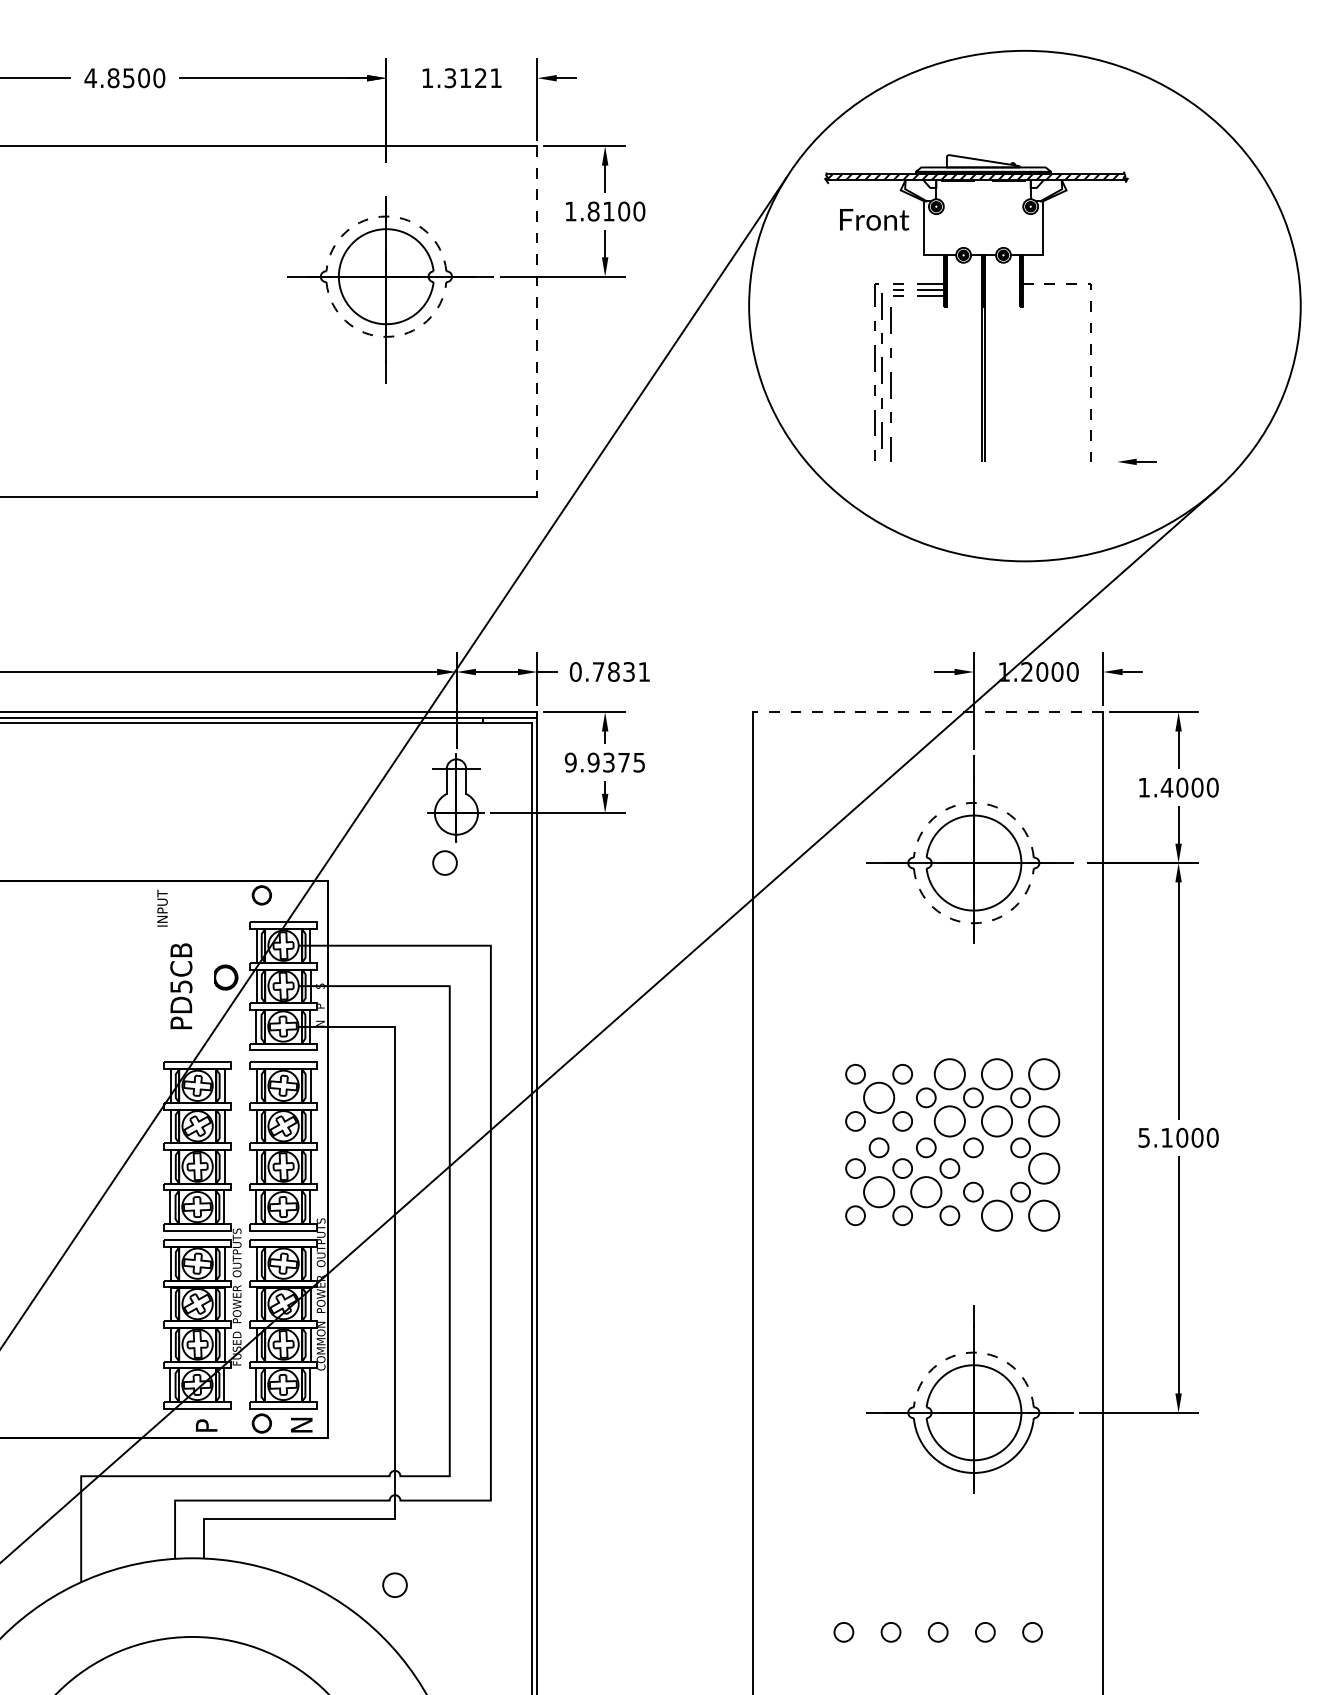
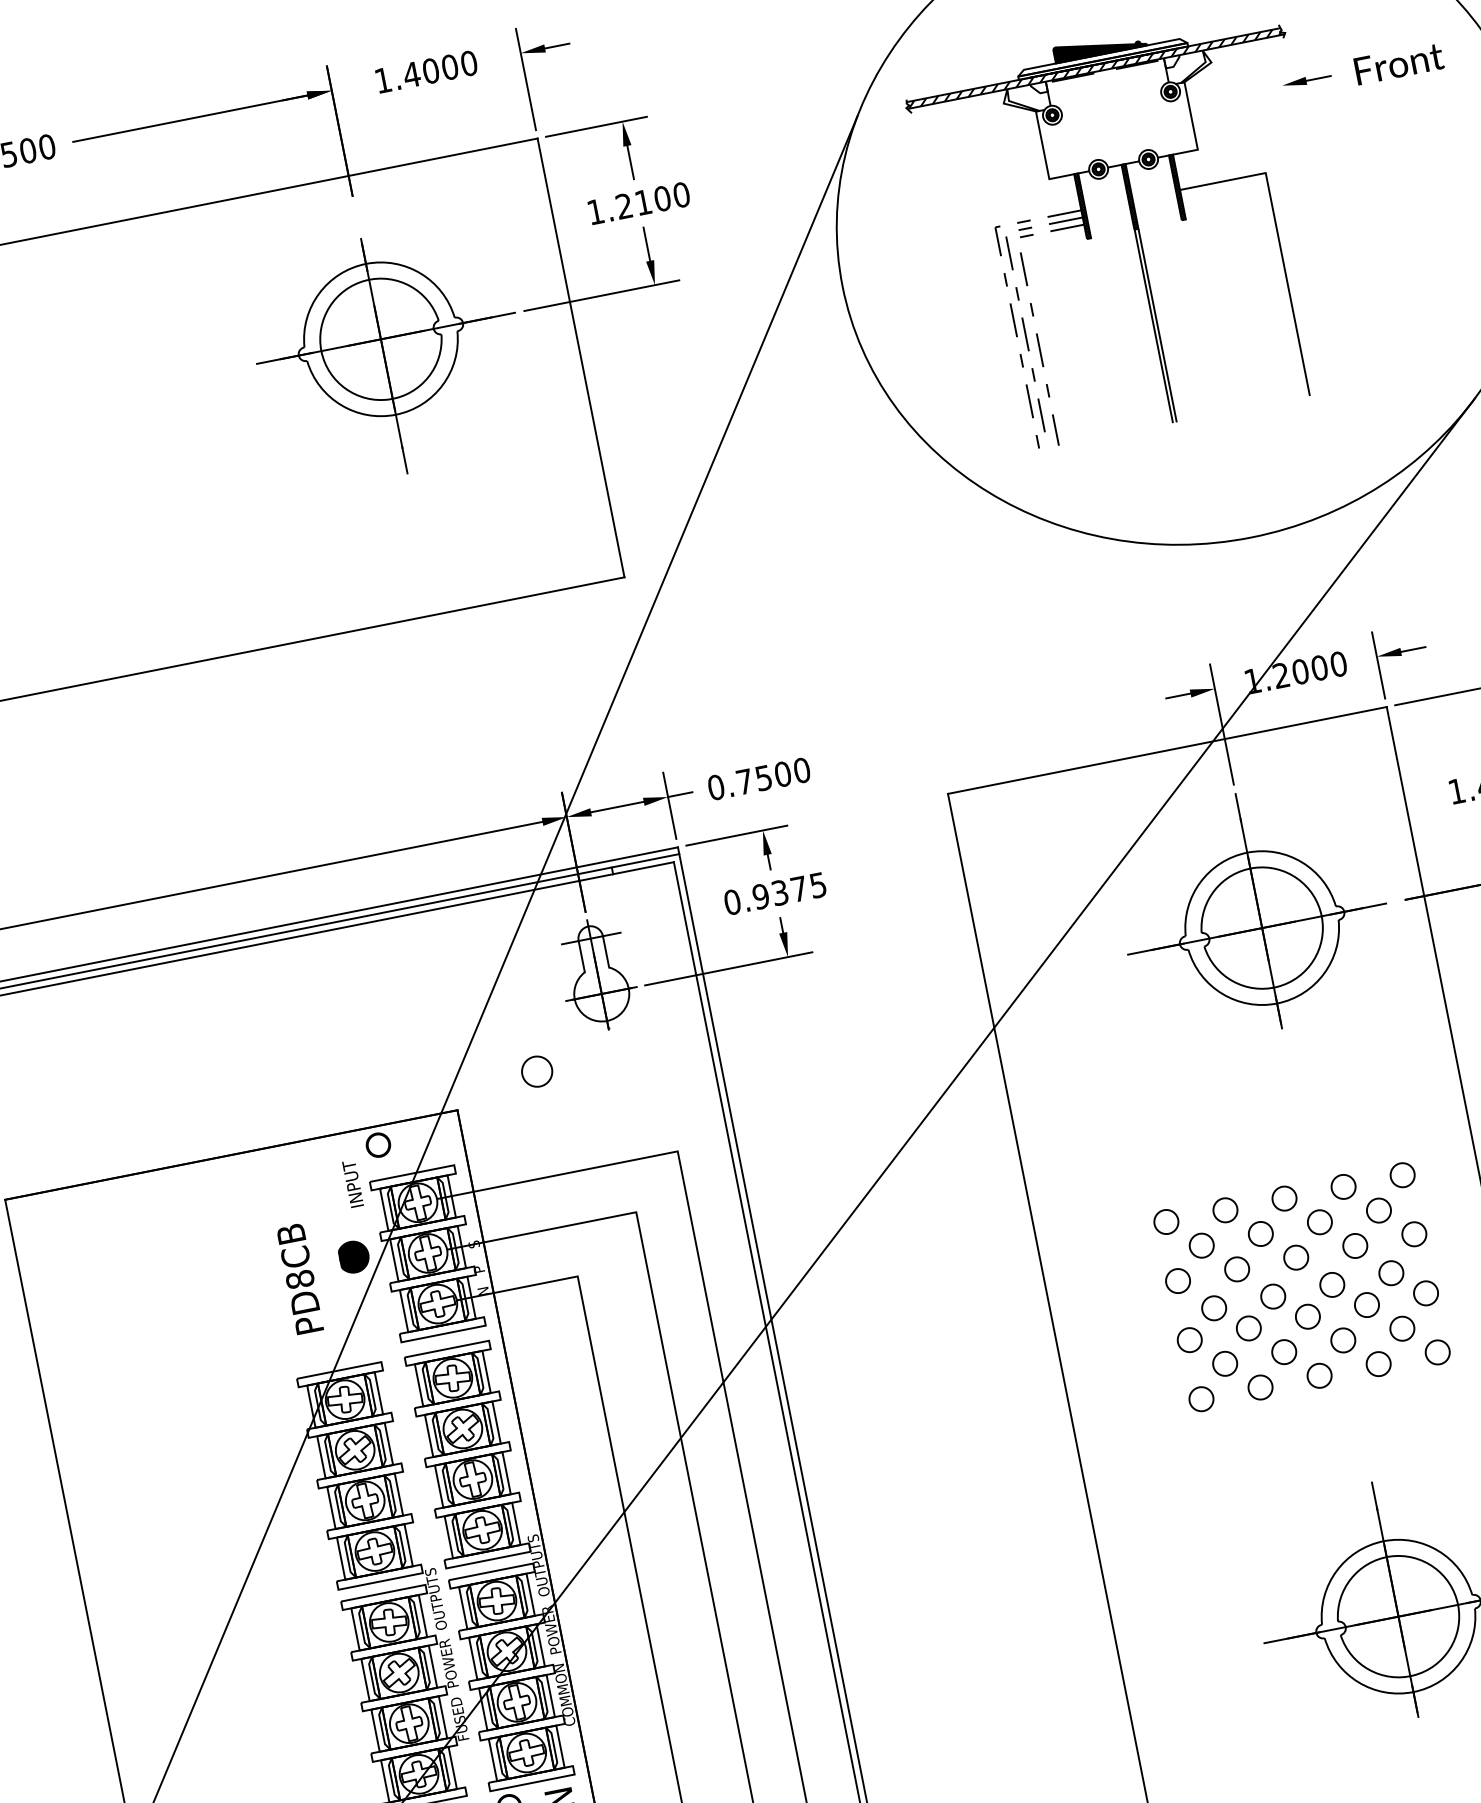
text: (473, 78) -> (440, 69), 1.3121 -> 1.4000
fill: (983, 161) -> (1100, 46), added
text: (593, 211) -> (624, 206), 1.8100 -> 1.2100
arc: (386, 216) -> (366, 263), dashed -> solid
text: (874, 219) -> (1398, 63), moved
line: (537, 321) -> (581, 357), dashed -> solid
arc: (386, 336) -> (395, 414), dashed -> solid
line: (1091, 338) -> (1279, 241), dashed -> solid
part: (1137, 461) -> (1307, 80), moved
text: (629, 671) -> (783, 773), 0.7831 -> 0.7500
line: (927, 712) -> (1166, 751), dashed -> solid
text: (570, 762) -> (732, 902), 9.9375 -> 0.9375
arc: (973, 802) -> (1246, 852), dashed -> solid
circle: (444, 862) -> (536, 1071), moved
text: (162, 907) -> (352, 1182), moved
arc: (973, 923) -> (1276, 1003), dashed -> solid
fill: (225, 977) -> (353, 1257), added
text: (181, 986) -> (300, 1279), PD5CB -> PD8CB
circle: (949, 1073) -> (1283, 1197), size x0.62
circle: (996, 1073) -> (1342, 1186), size x0.62
circle: (1043, 1073) -> (1401, 1174), size x0.62
circle: (878, 1097) -> (1200, 1245), size x0.62
circle: (949, 1121) -> (1295, 1257), size x0.62
circle: (996, 1121) -> (1354, 1246), size x0.62
circle: (1043, 1121) -> (1413, 1234), size x0.62
circle: (996, 1168) -> (1366, 1305), added
circle: (1043, 1168) -> (1425, 1293), size x0.62
circle: (878, 1191) -> (1224, 1363), size x0.62
circle: (925, 1191) -> (1283, 1351), size x0.62
circle: (996, 1215) -> (1377, 1363), size x0.62
circle: (1043, 1215) -> (1436, 1352), size x0.62
arc: (973, 1352) -> (1383, 1541), dashed -> solid

